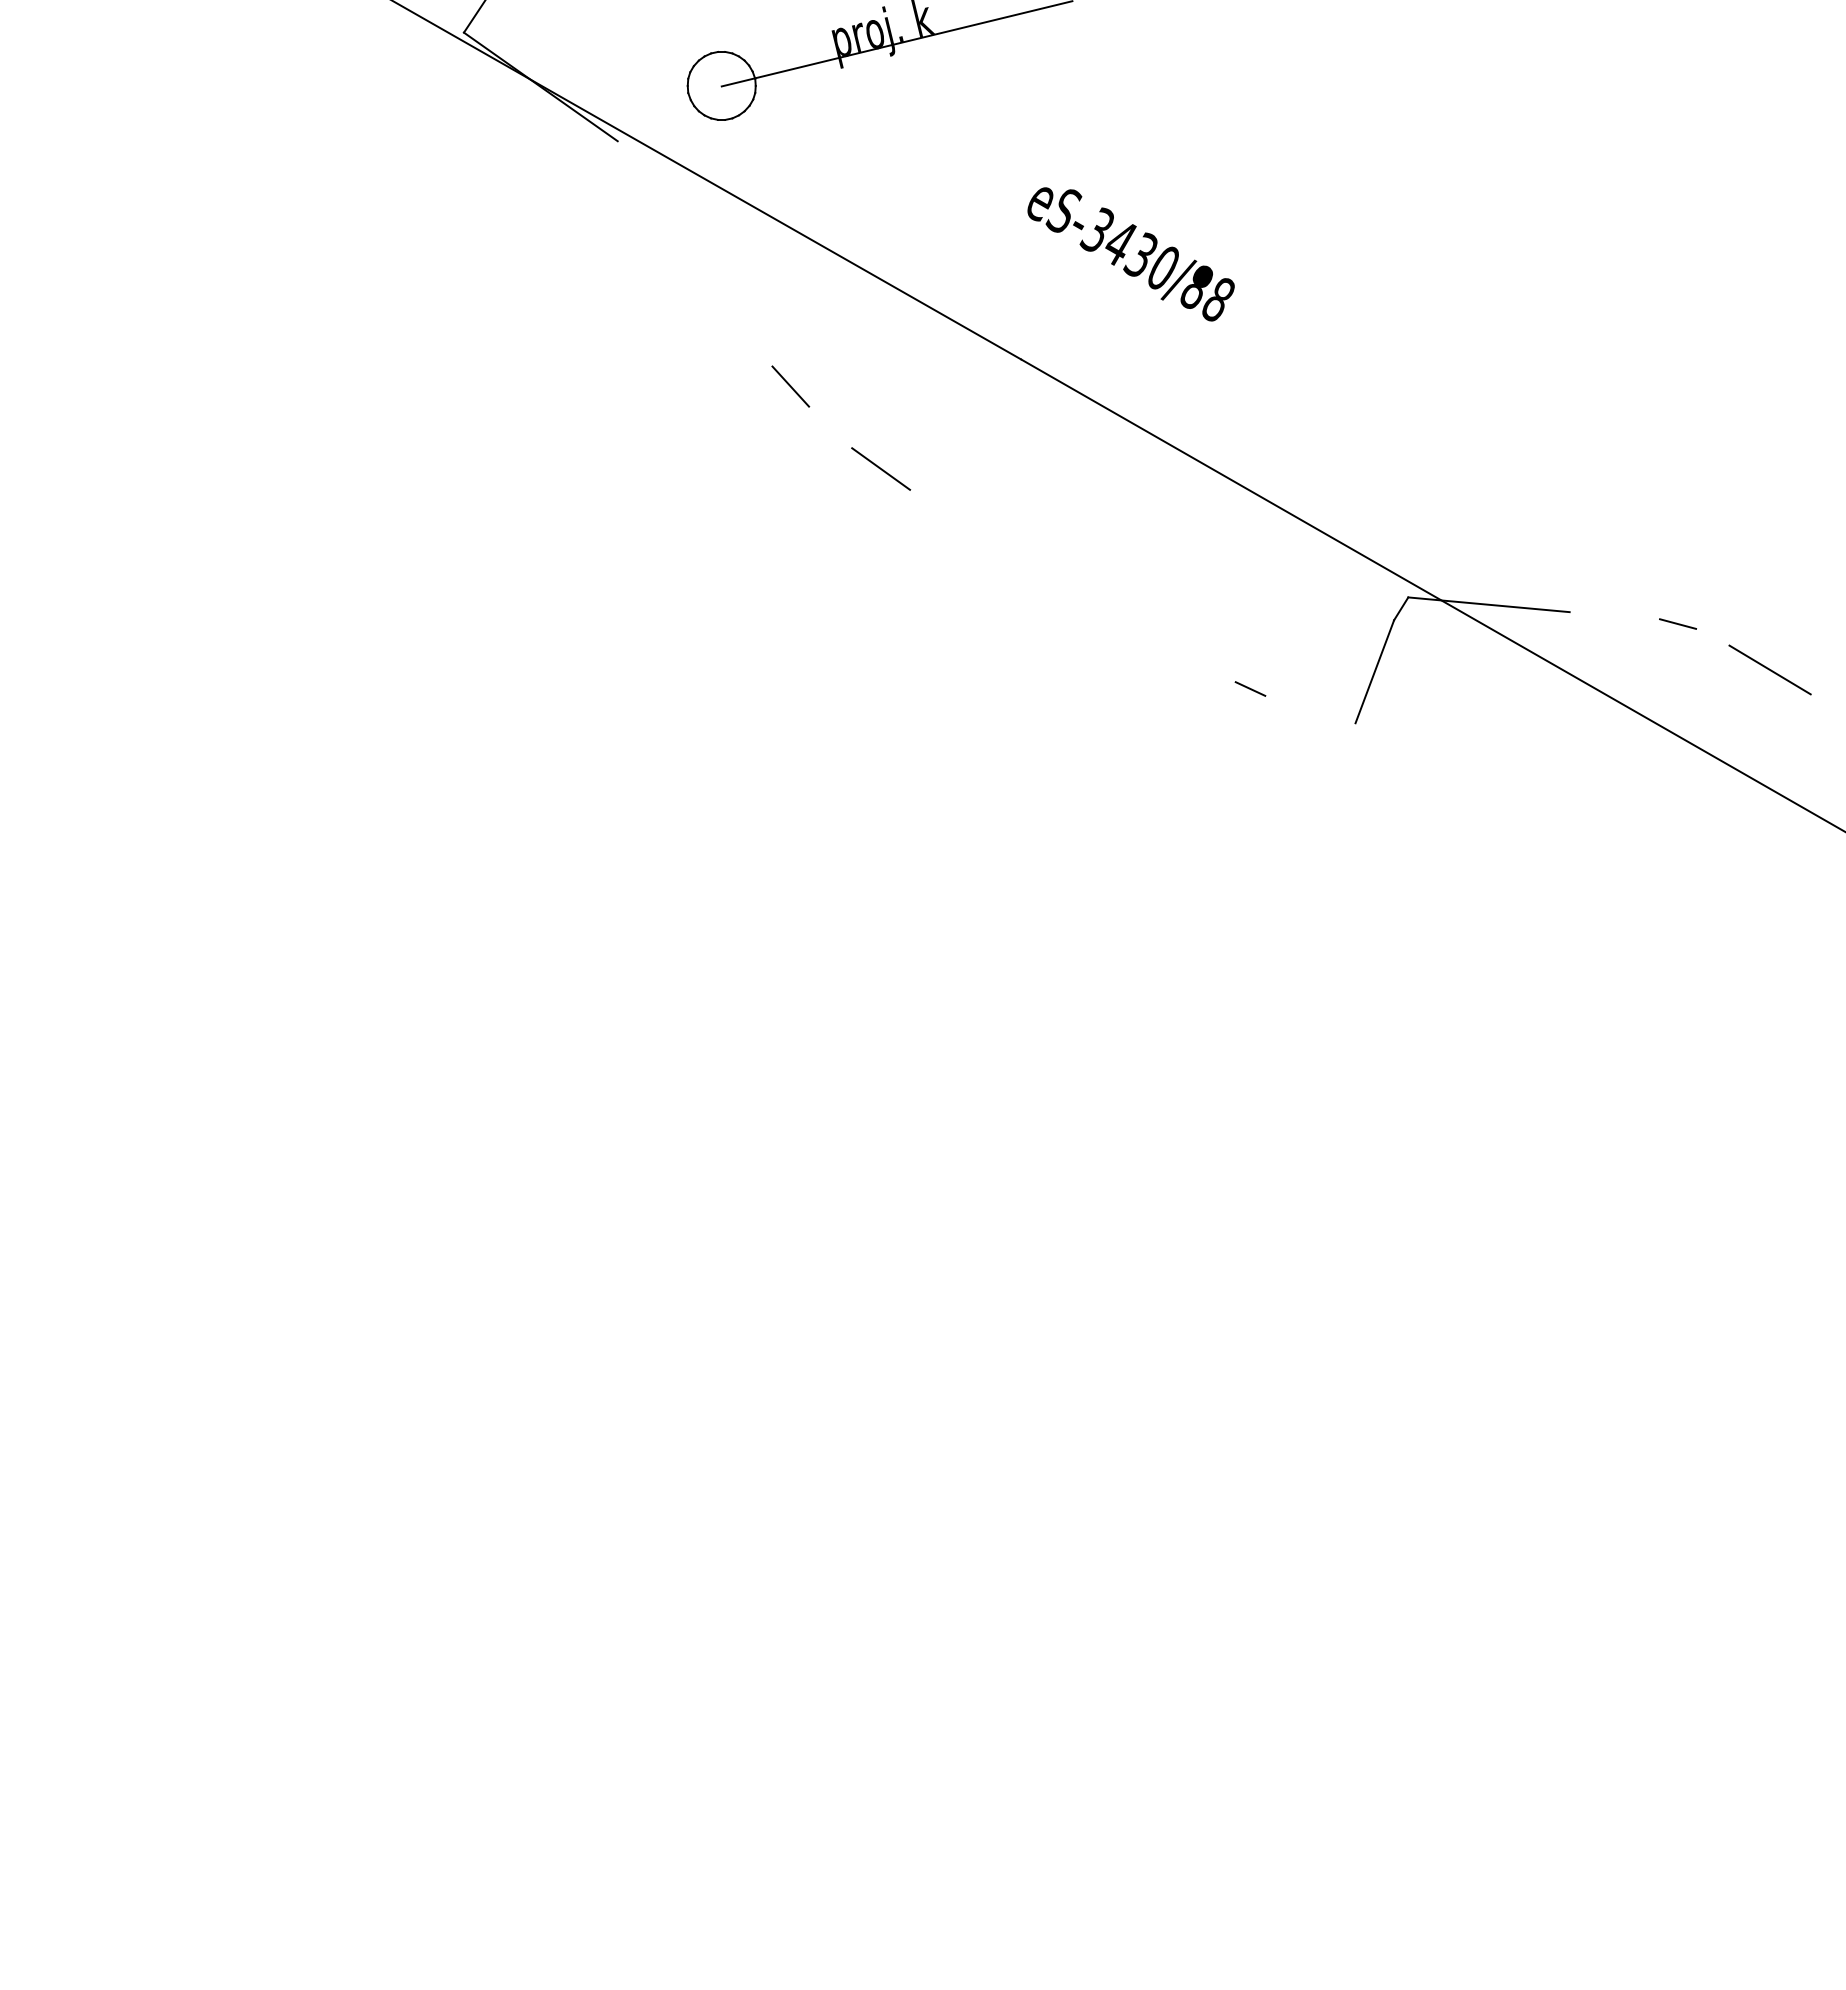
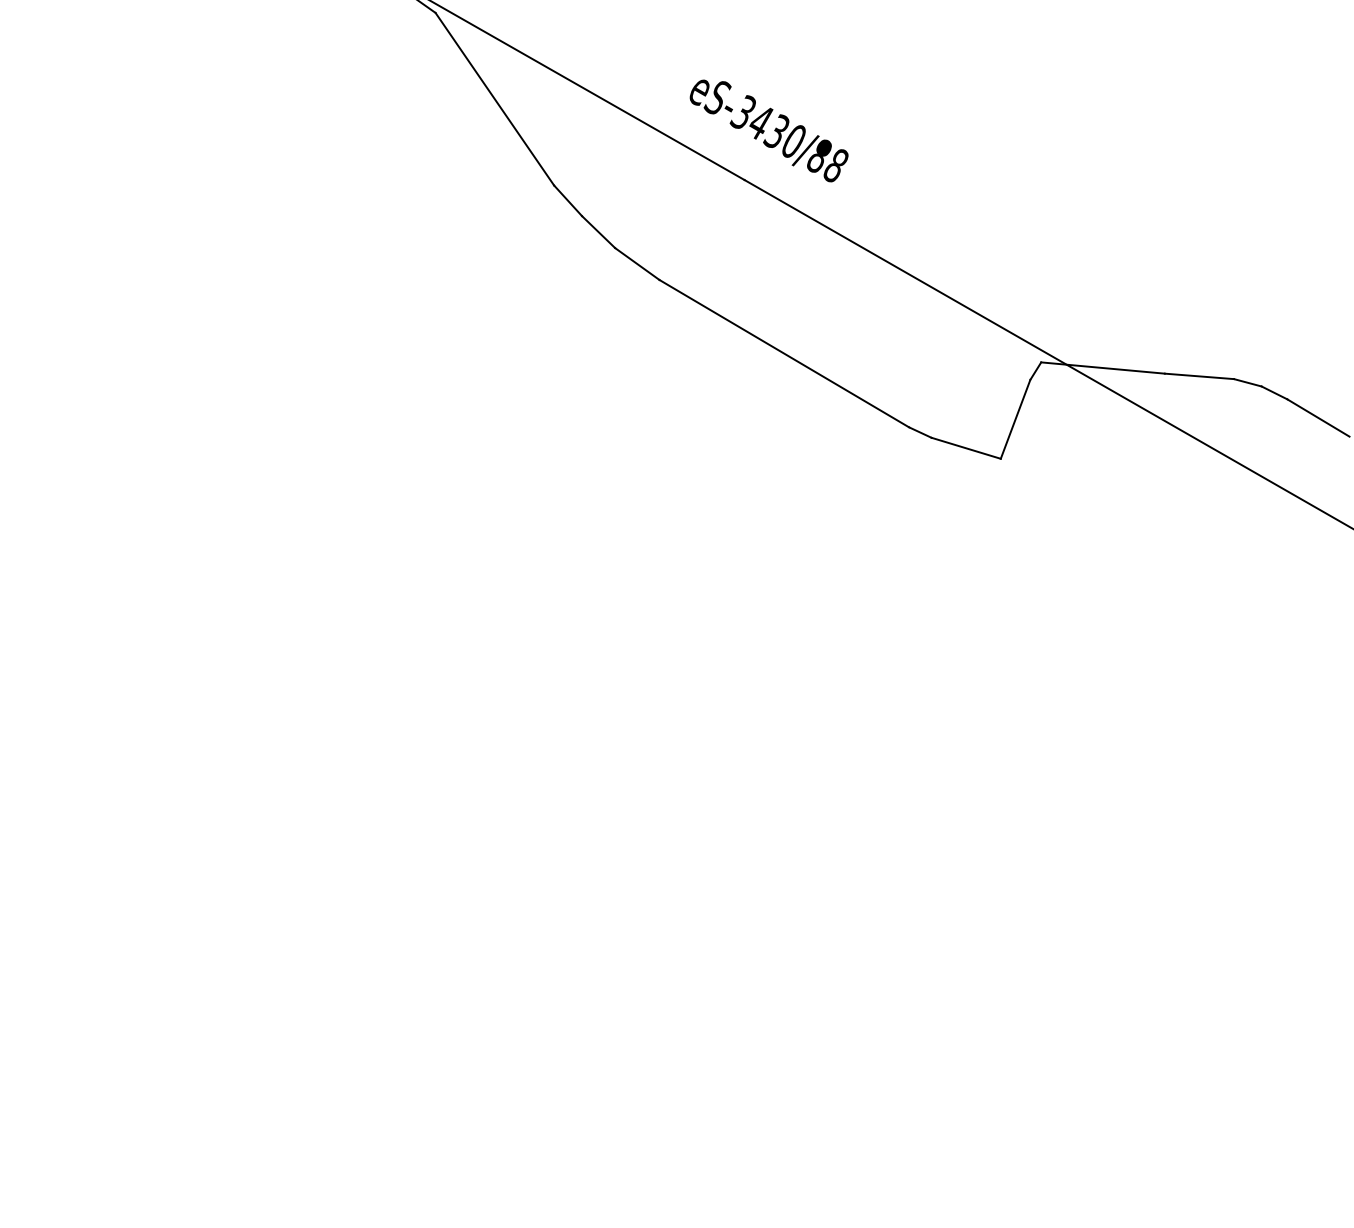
line: (694, 253) -> (494, 98), added
text: (1130, 254) -> (768, 131), moved
line: (830, 427) -> (598, 232), added
line: (1072, 585) -> (783, 353), added
line: (1614, 615) -> (1199, 376), added
line: (1712, 636) -> (1274, 392), added
line: (1310, 709) -> (966, 448), added

